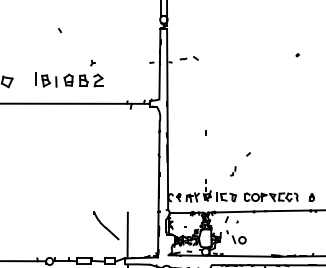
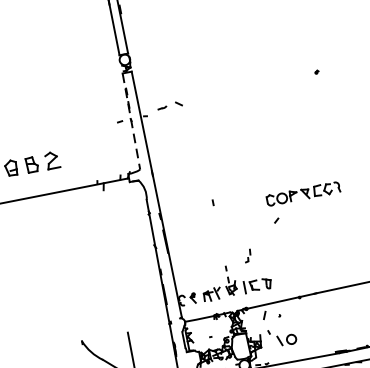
part: (92, 62) -> (39, 137), removed
line: (159, 64) -> (130, 122), solid -> dashed
part: (233, 171) -> (248, 256), moved
part: (271, 197) -> (303, 194), moved

